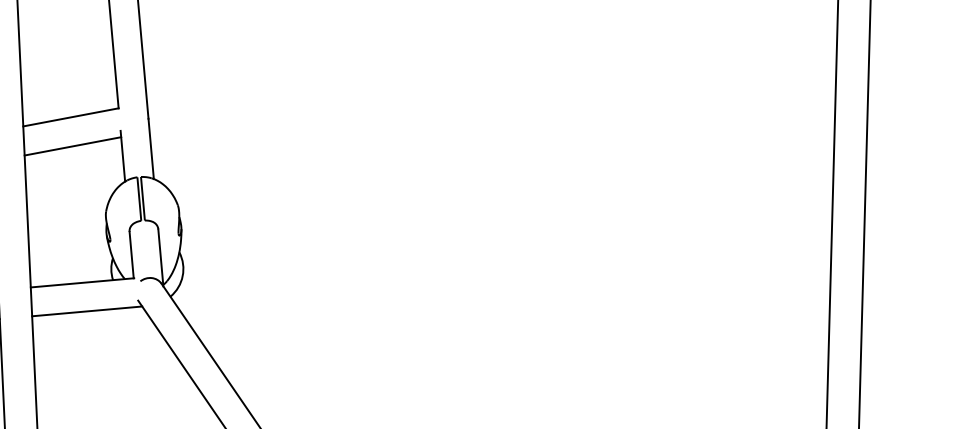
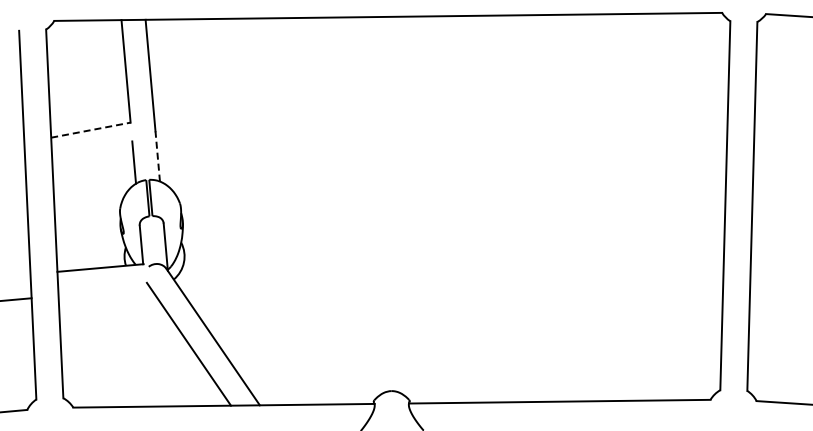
line: (71, 117) -> (91, 130), solid -> dashed
line: (72, 145) -> (92, 153), removed
line: (150, 147) -> (157, 155), solid -> dashed
line: (87, 311) -> (104, 291), removed

